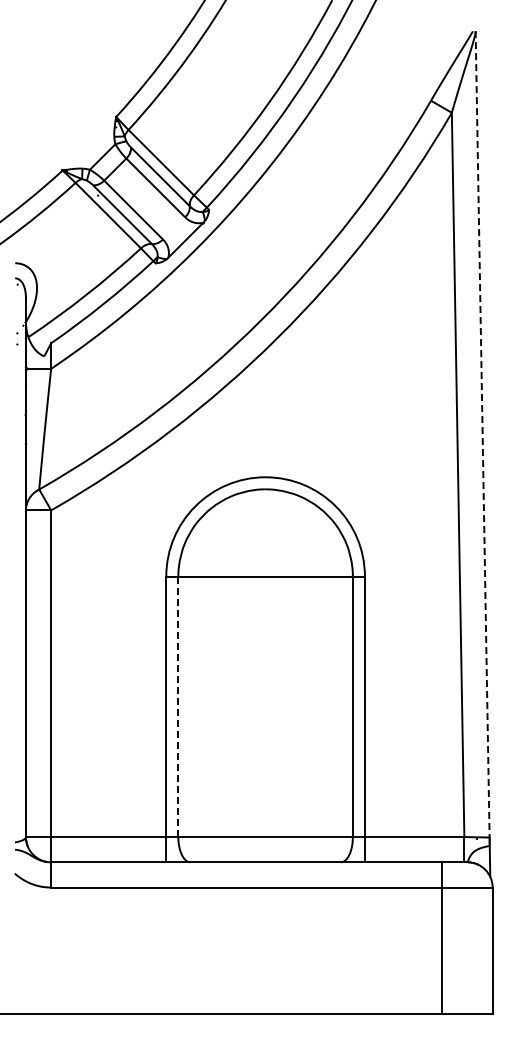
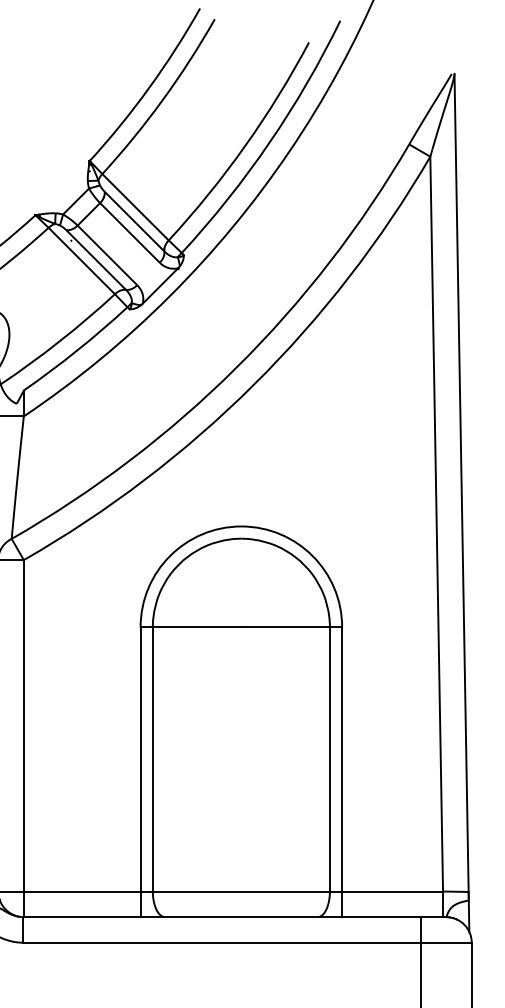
line: (482, 434) -> (461, 483), dashed -> solid
line: (178, 707) -> (152, 760), dashed -> solid

